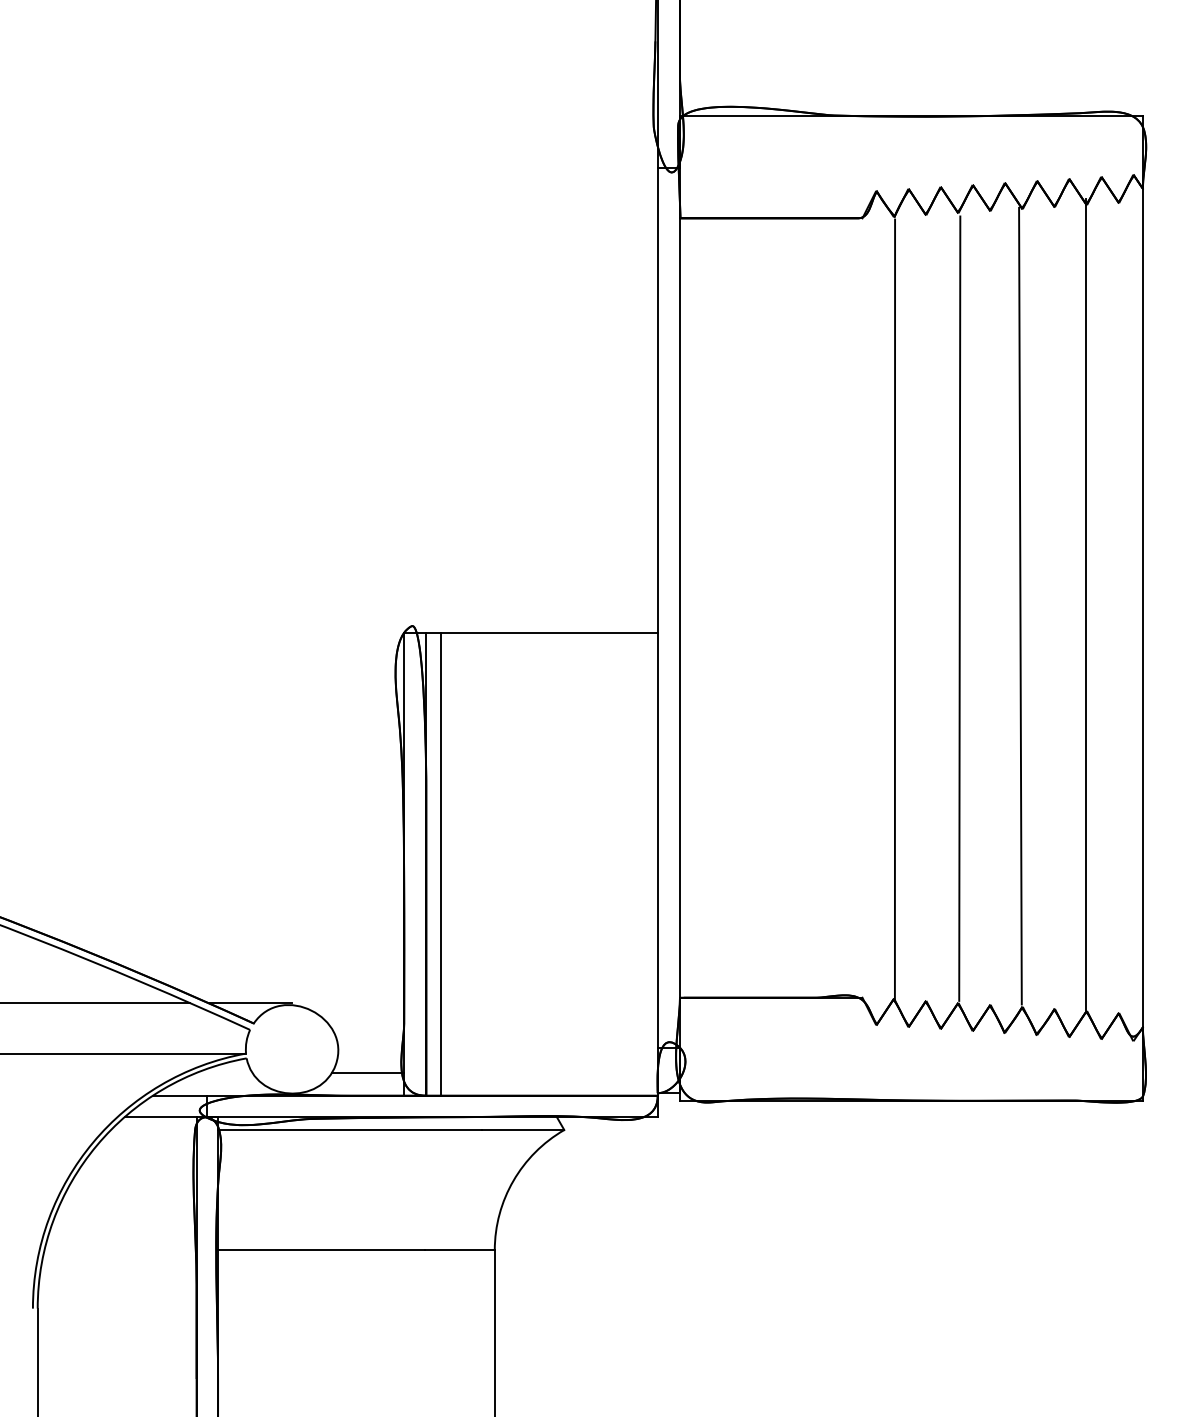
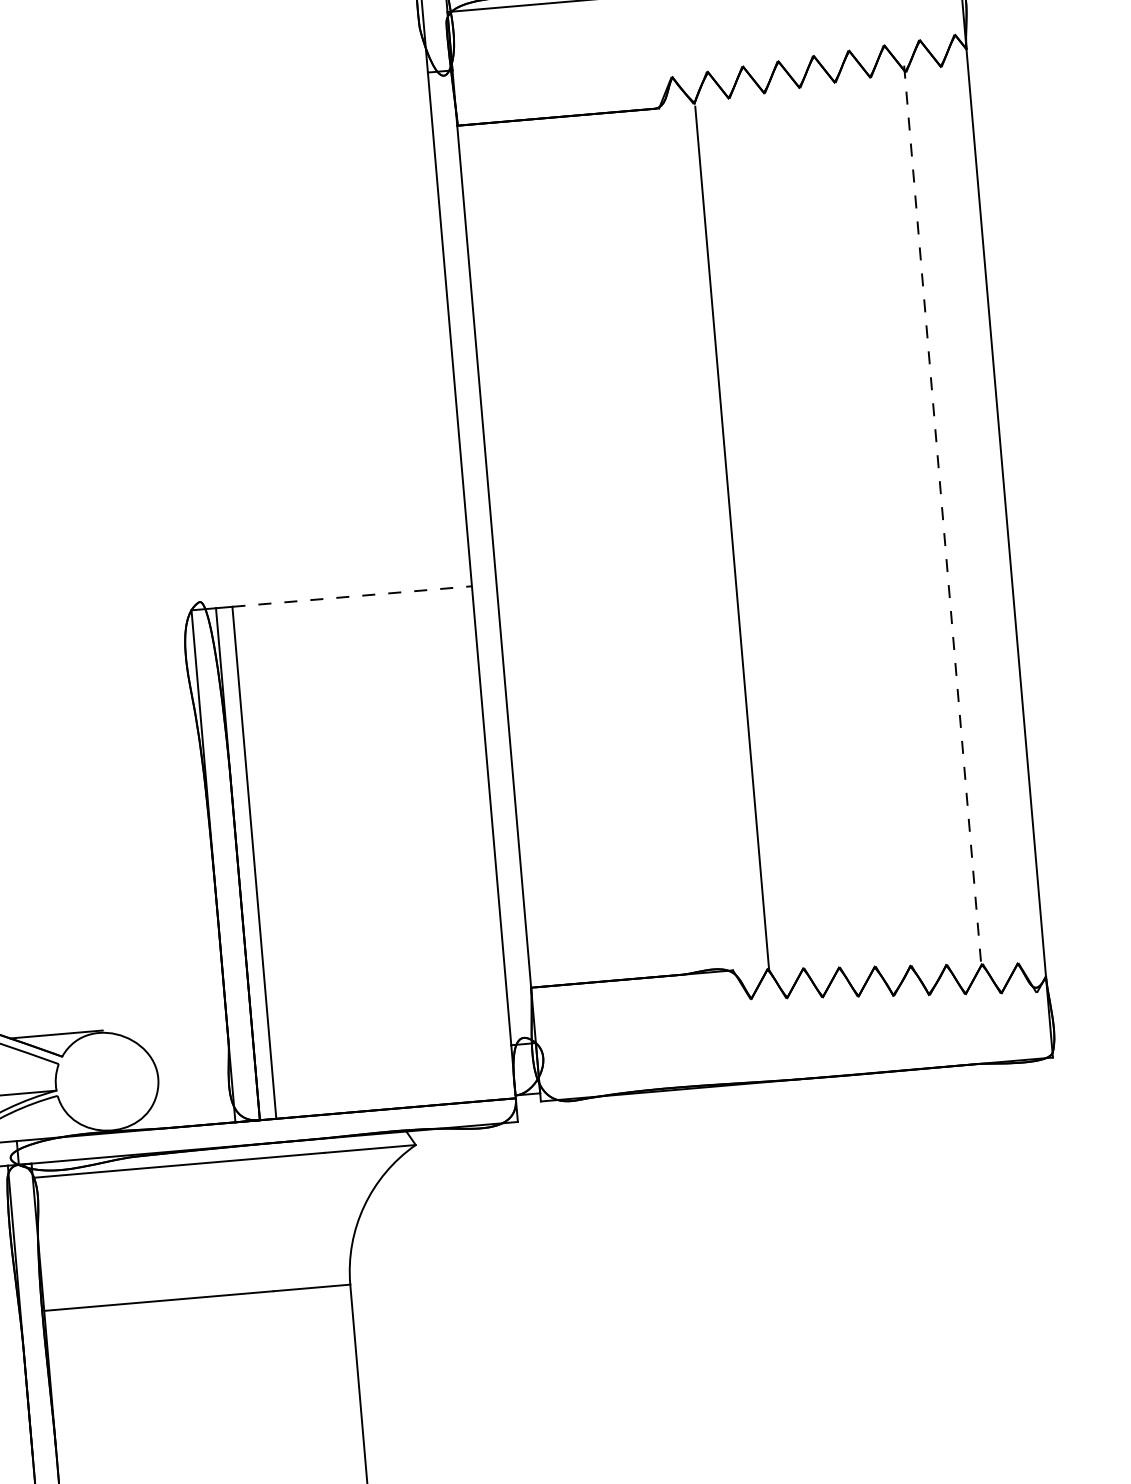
line: (1085, 604) -> (942, 514), solid -> dashed
line: (1020, 605) -> (870, 521), removed
line: (959, 608) -> (803, 530), removed
line: (549, 632) -> (352, 596), solid -> dashed
line: (368, 1072) -> (193, 1099), removed

